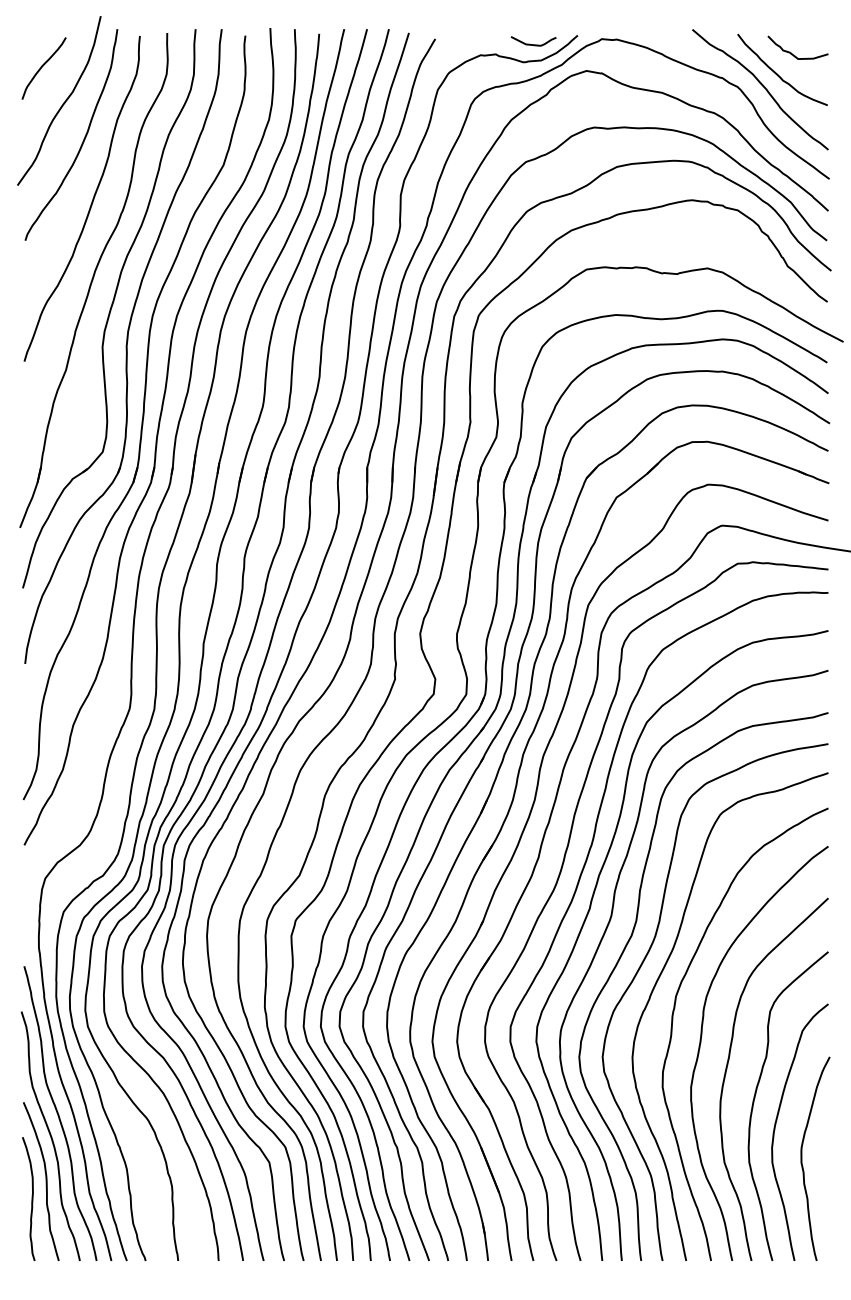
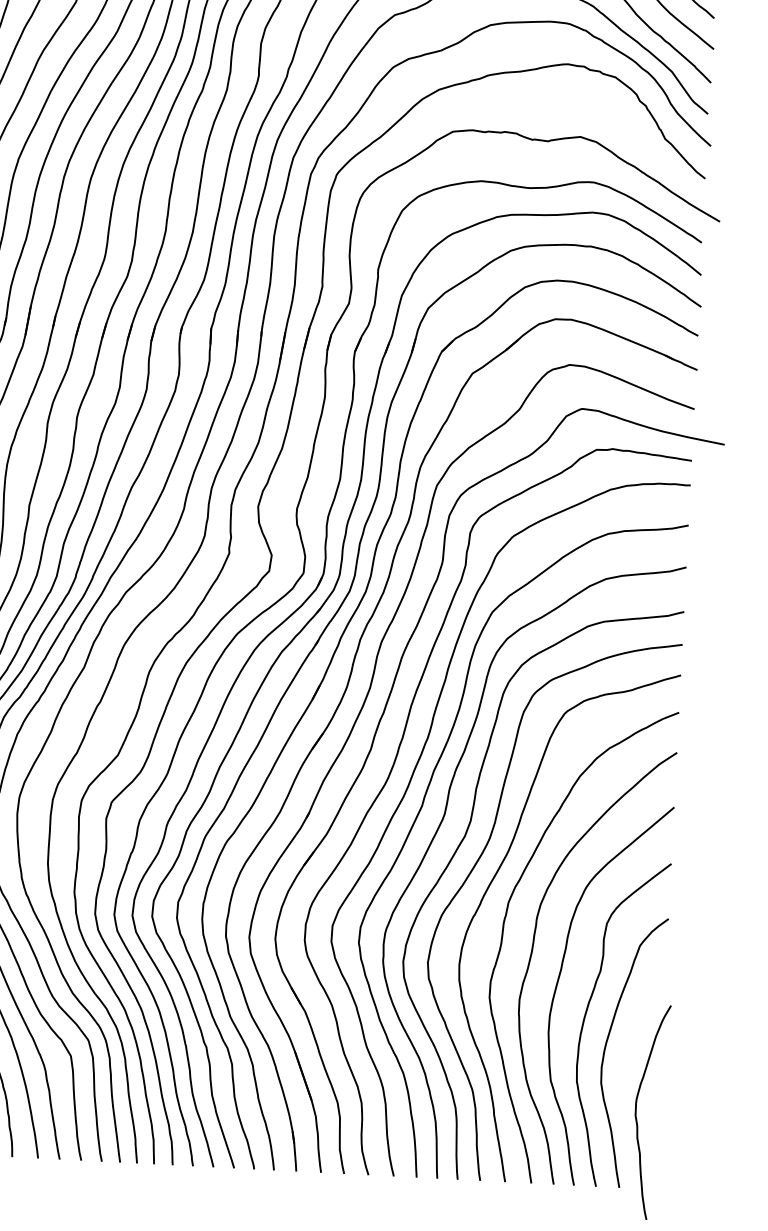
curve: (802, 1158) -> (636, 1111), moved

